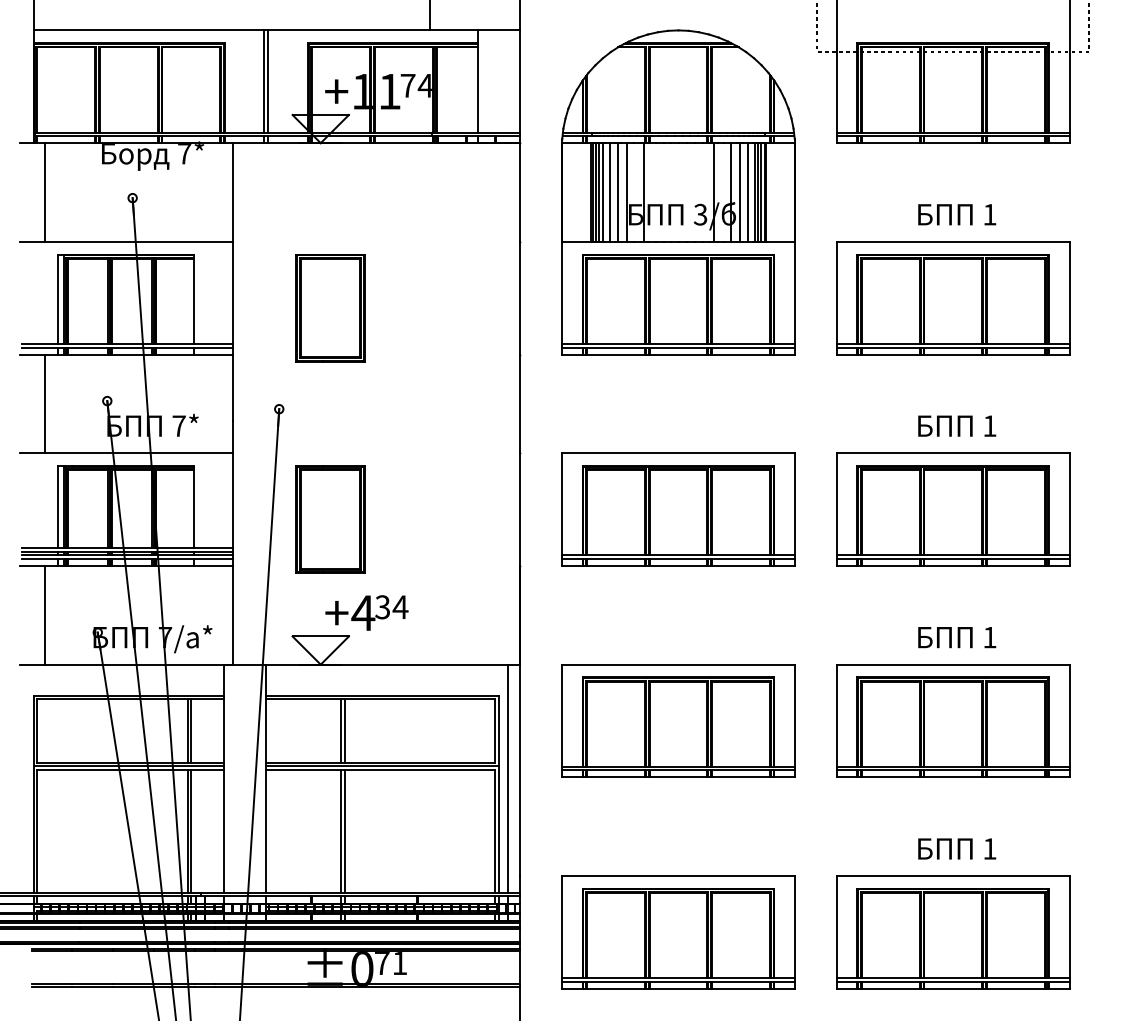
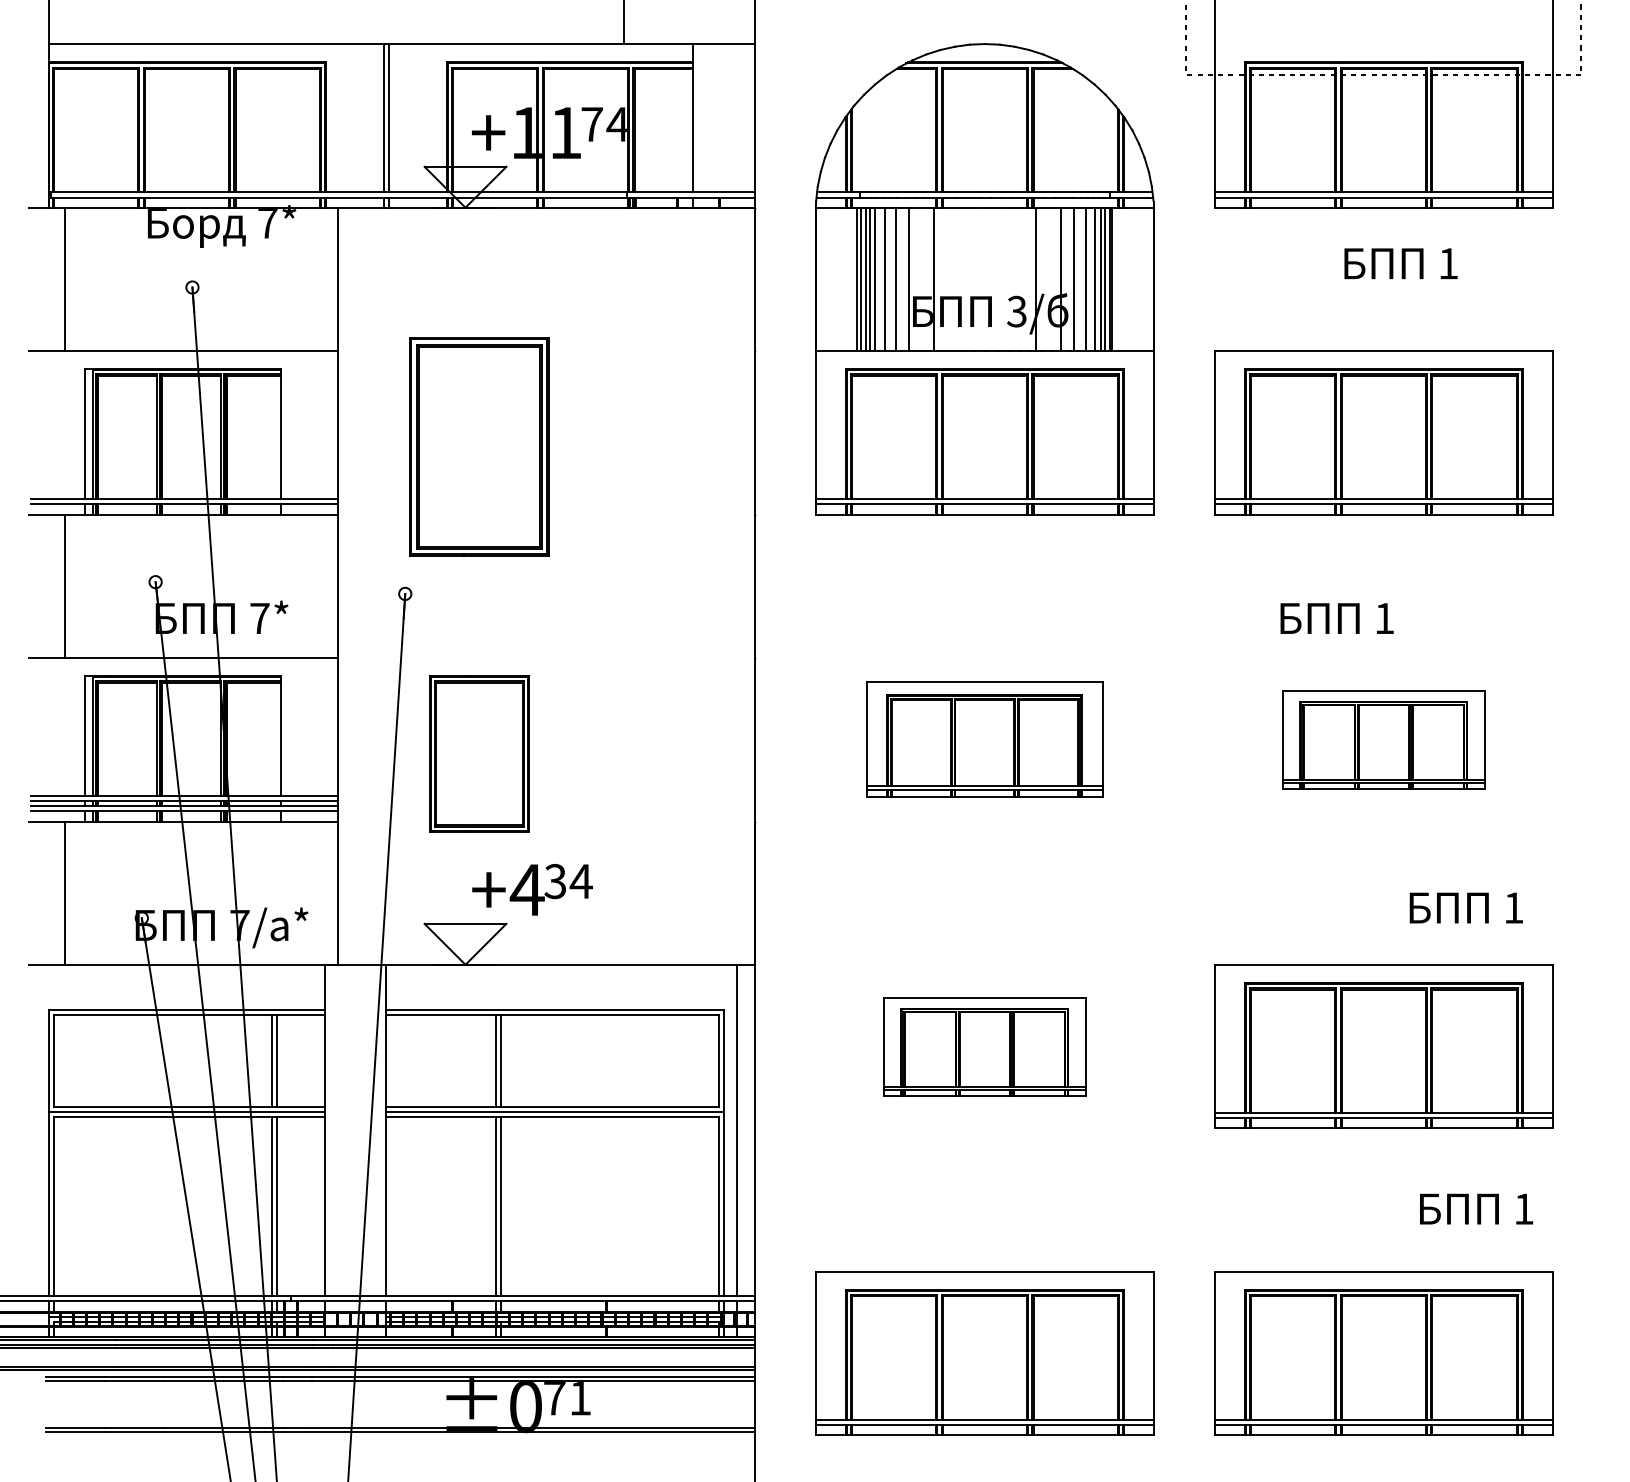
text: (957, 214) -> (1401, 263), moved
part: (330, 308) -> (479, 447), size x1.4
text: (957, 425) -> (1337, 617), moved
part: (678, 509) -> (984, 739), size x0.7
part: (953, 509) -> (1384, 739), size x0.6
text: (957, 637) -> (1466, 907), moved
part: (678, 720) -> (984, 1045), size x0.6
text: (957, 848) -> (1476, 1208), moved

